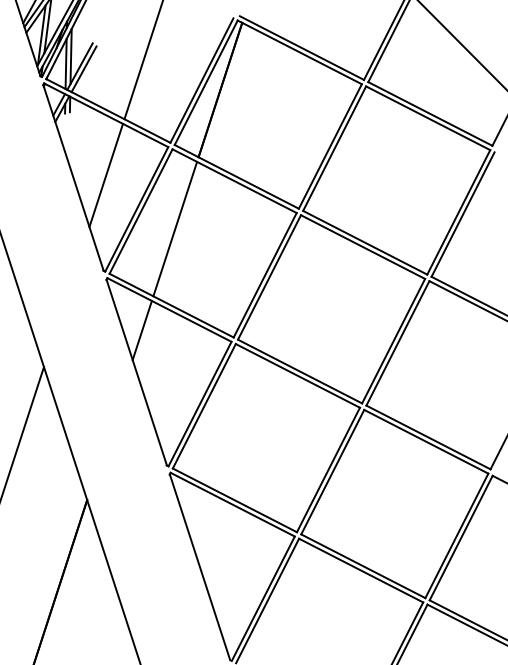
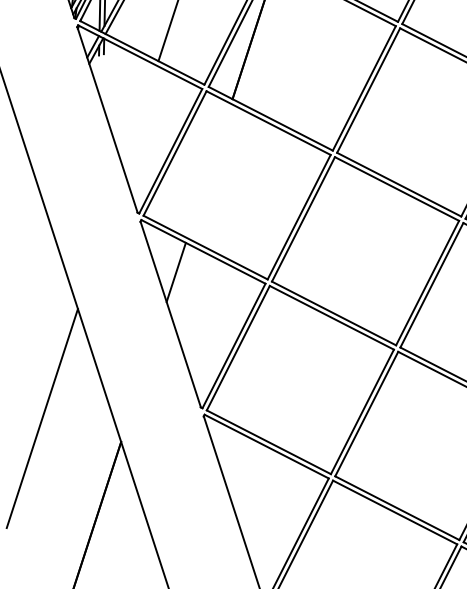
line: (106, 175) -> (140, 117), removed
line: (175, 228) -> (209, 170), removed

